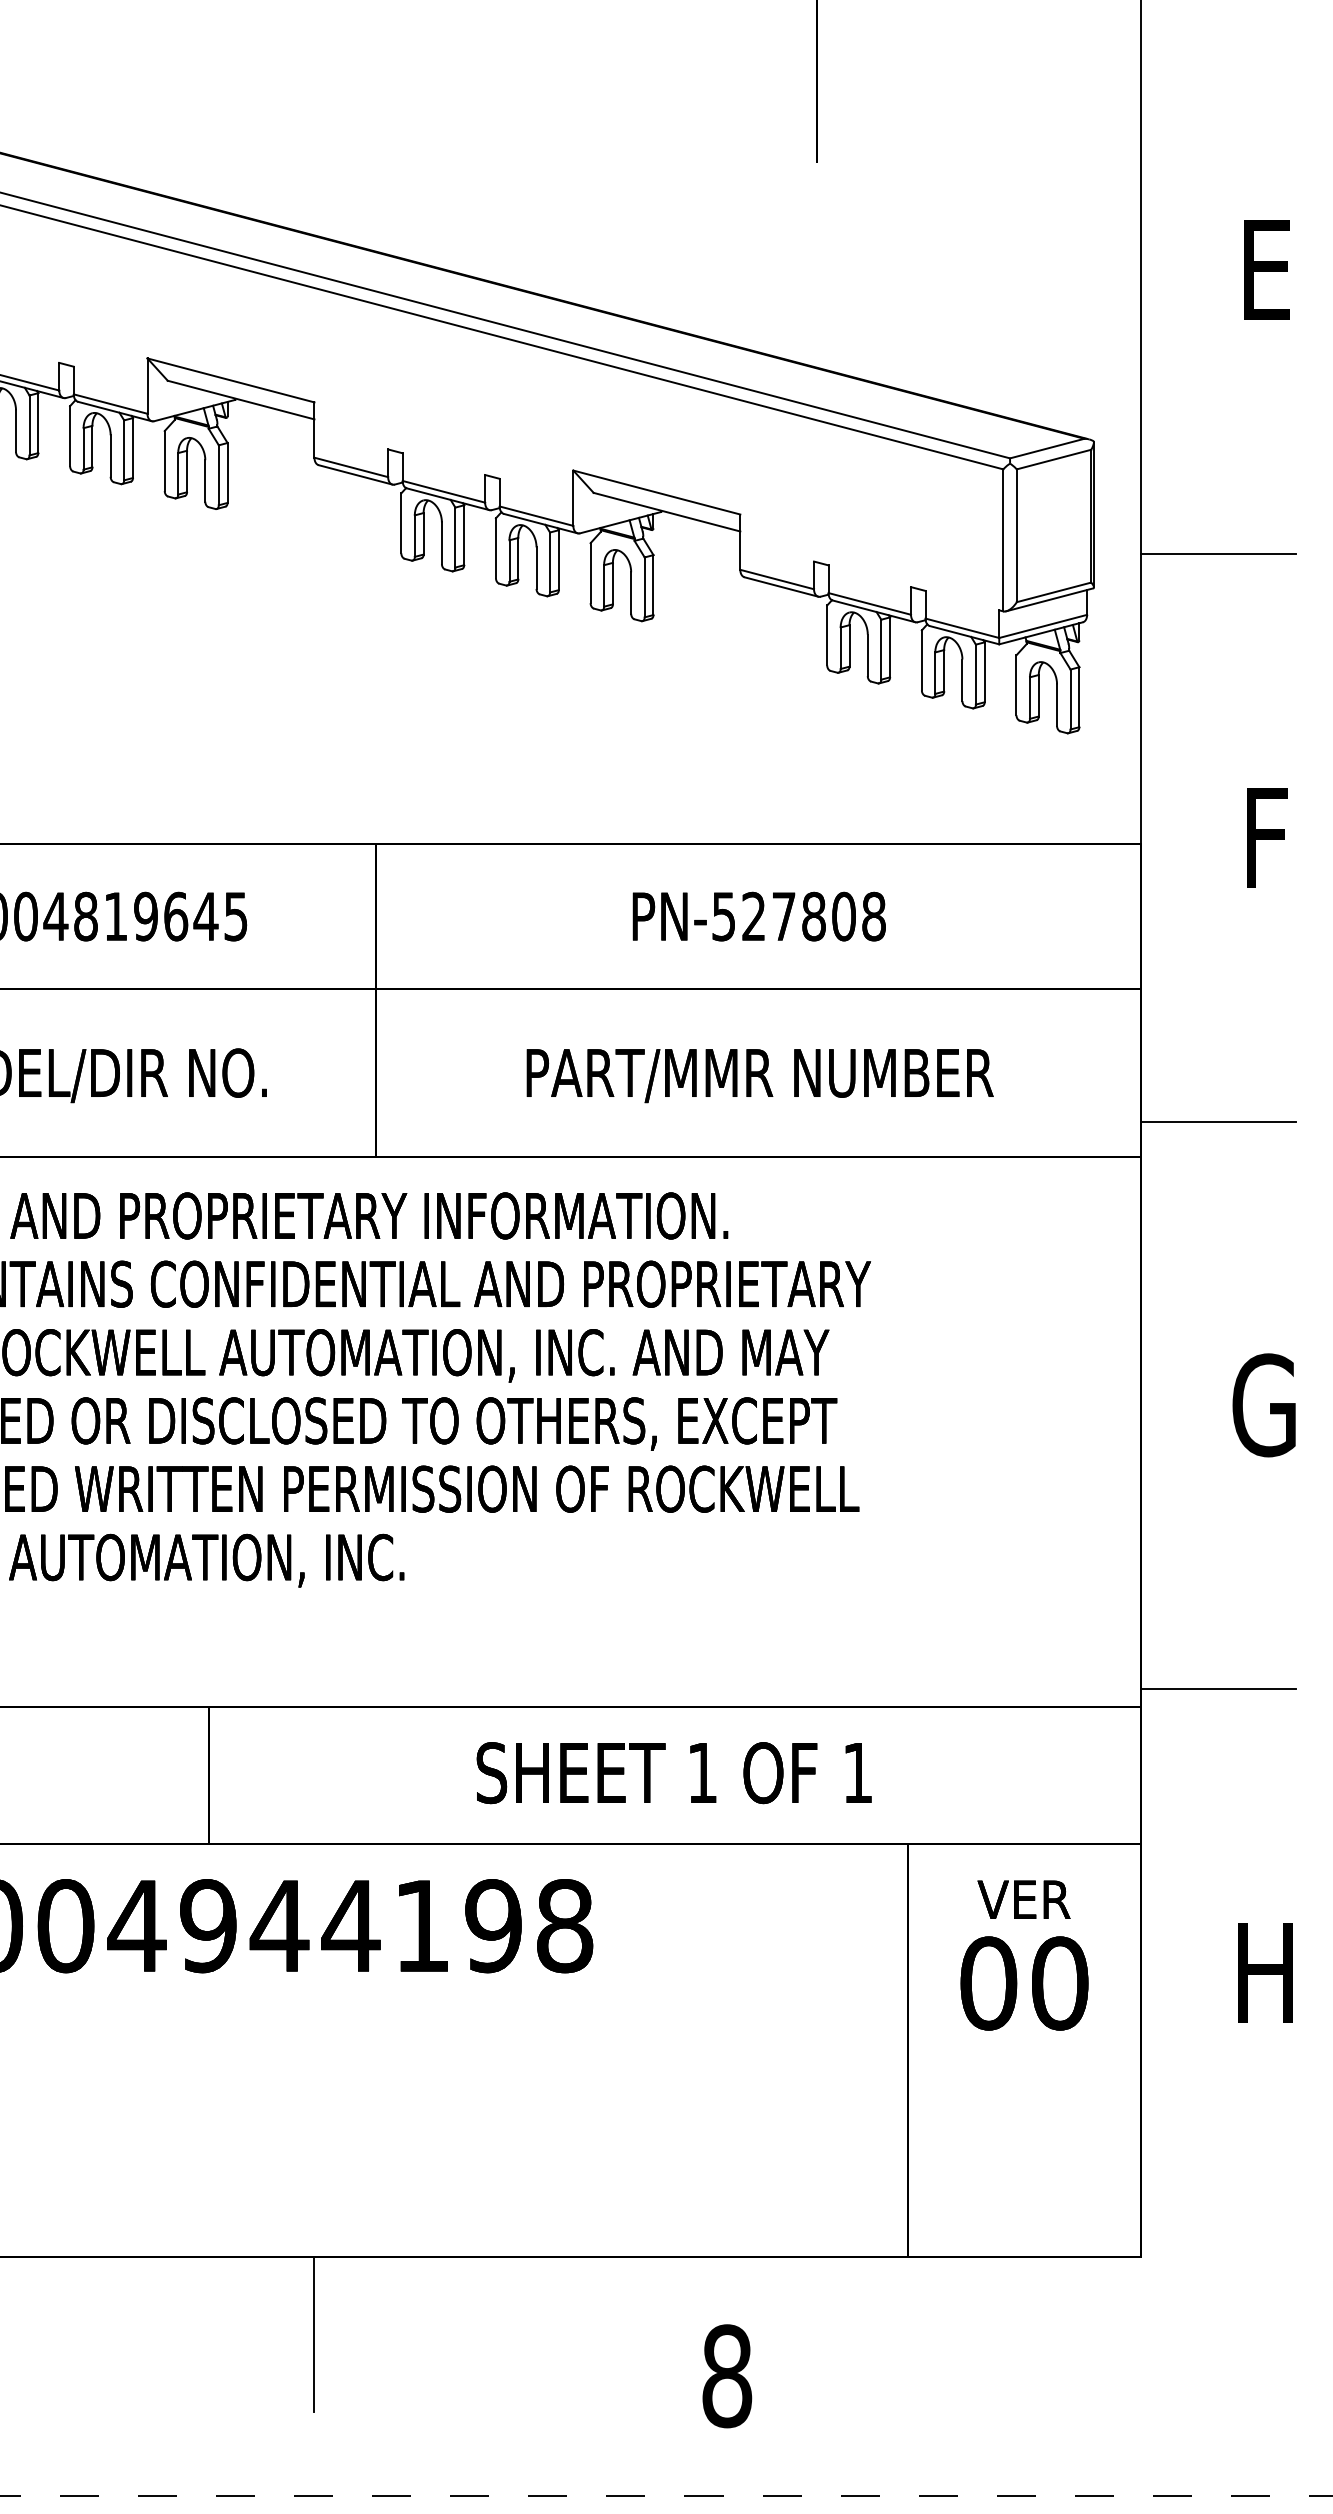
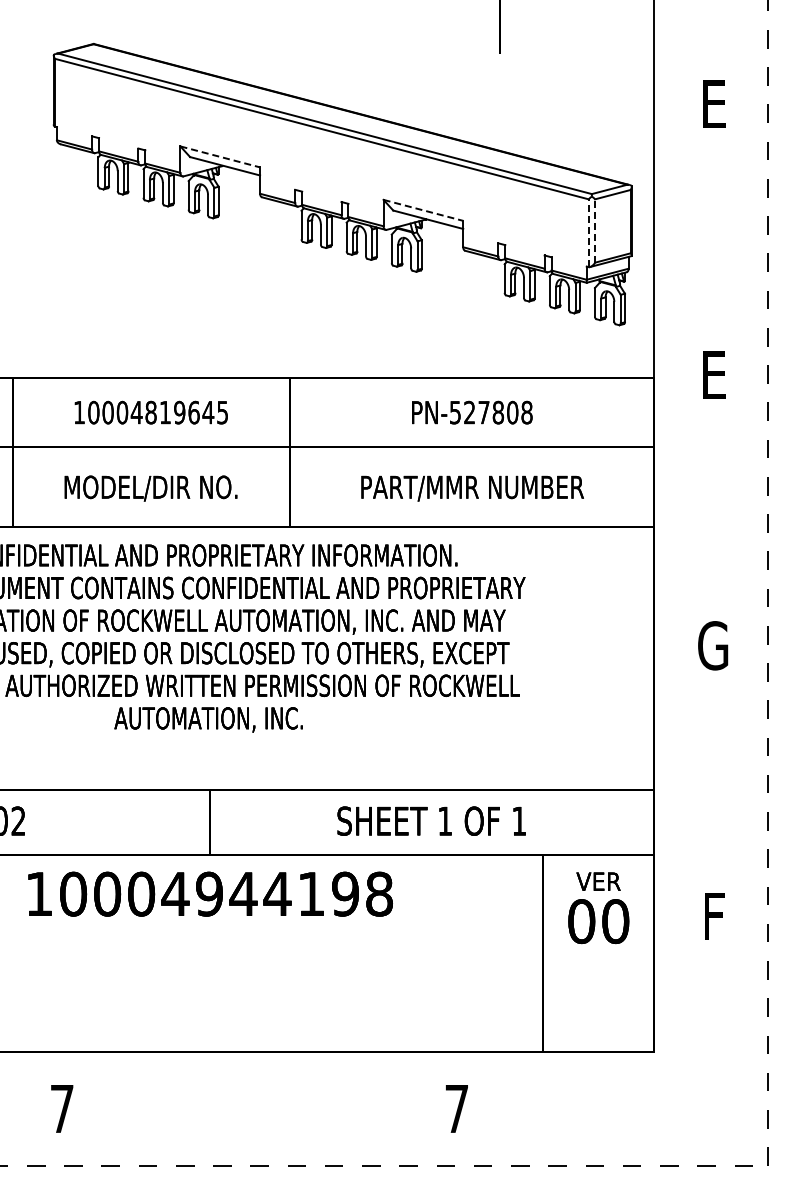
line: (231, 381) -> (220, 157), solid -> dashed
line: (657, 492) -> (423, 210), solid -> dashed
line: (1017, 536) -> (595, 231), solid -> dashed
line: (1002, 540) -> (588, 233), solid -> dashed
line: (1218, 553) -> (691, 239), removed
text: (1267, 836) -> (714, 374), F -> E
line: (1218, 1121) -> (691, 510), removed
line: (1218, 1689) -> (691, 781), removed
text: (1264, 1972) -> (713, 916), H -> F
line: (313, 2333) -> (259, 1088), removed
text: (726, 2375) -> (456, 1108), 8 -> 7

